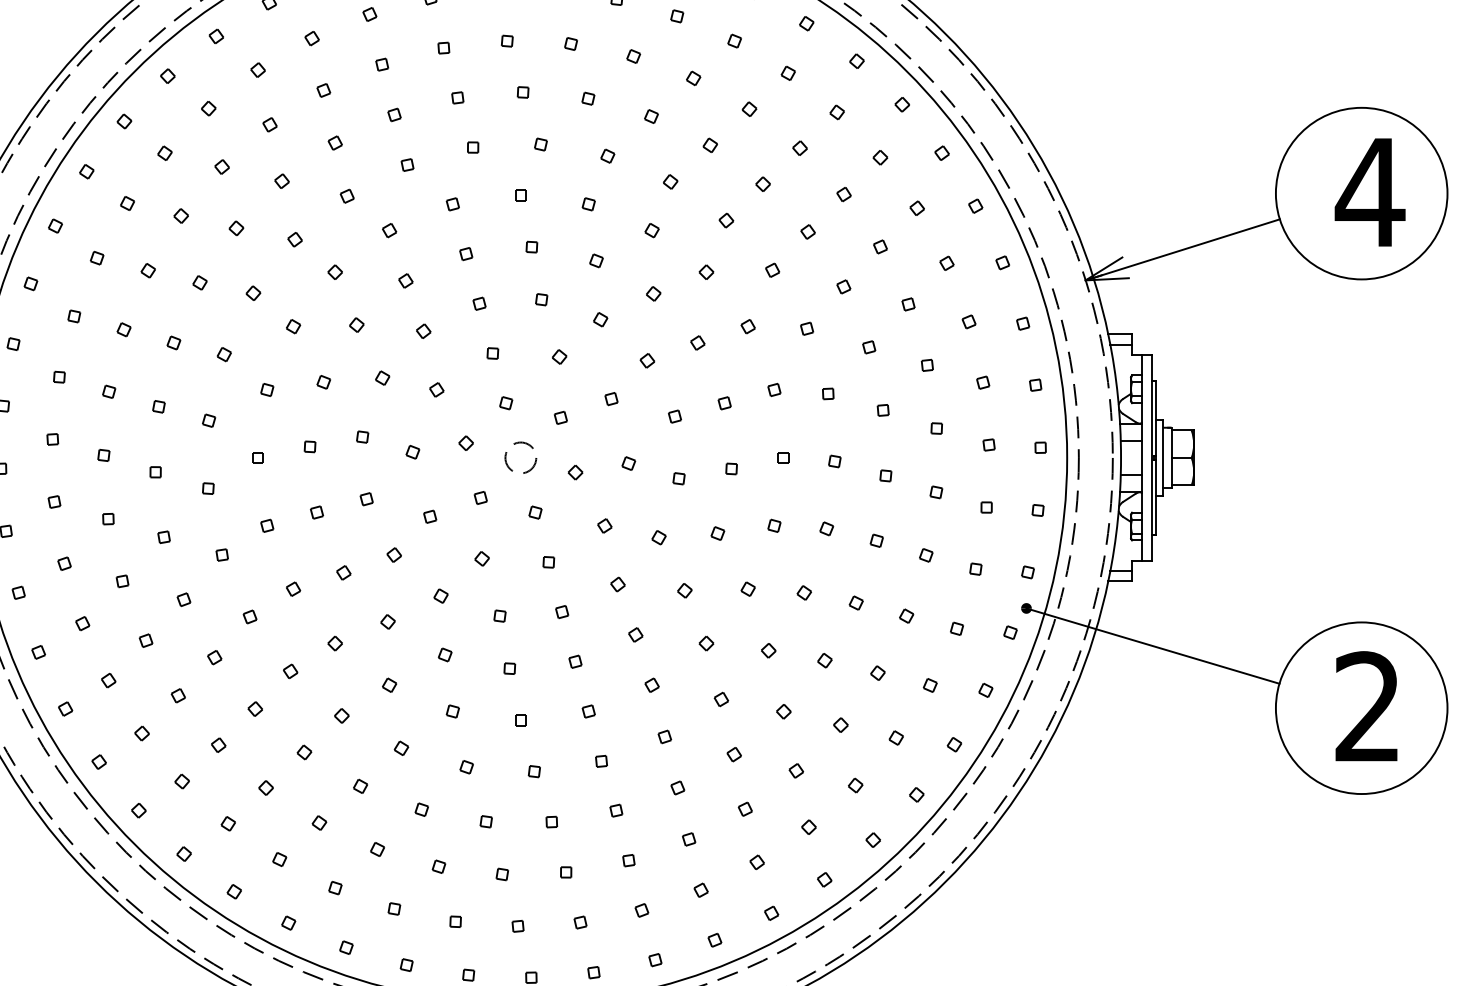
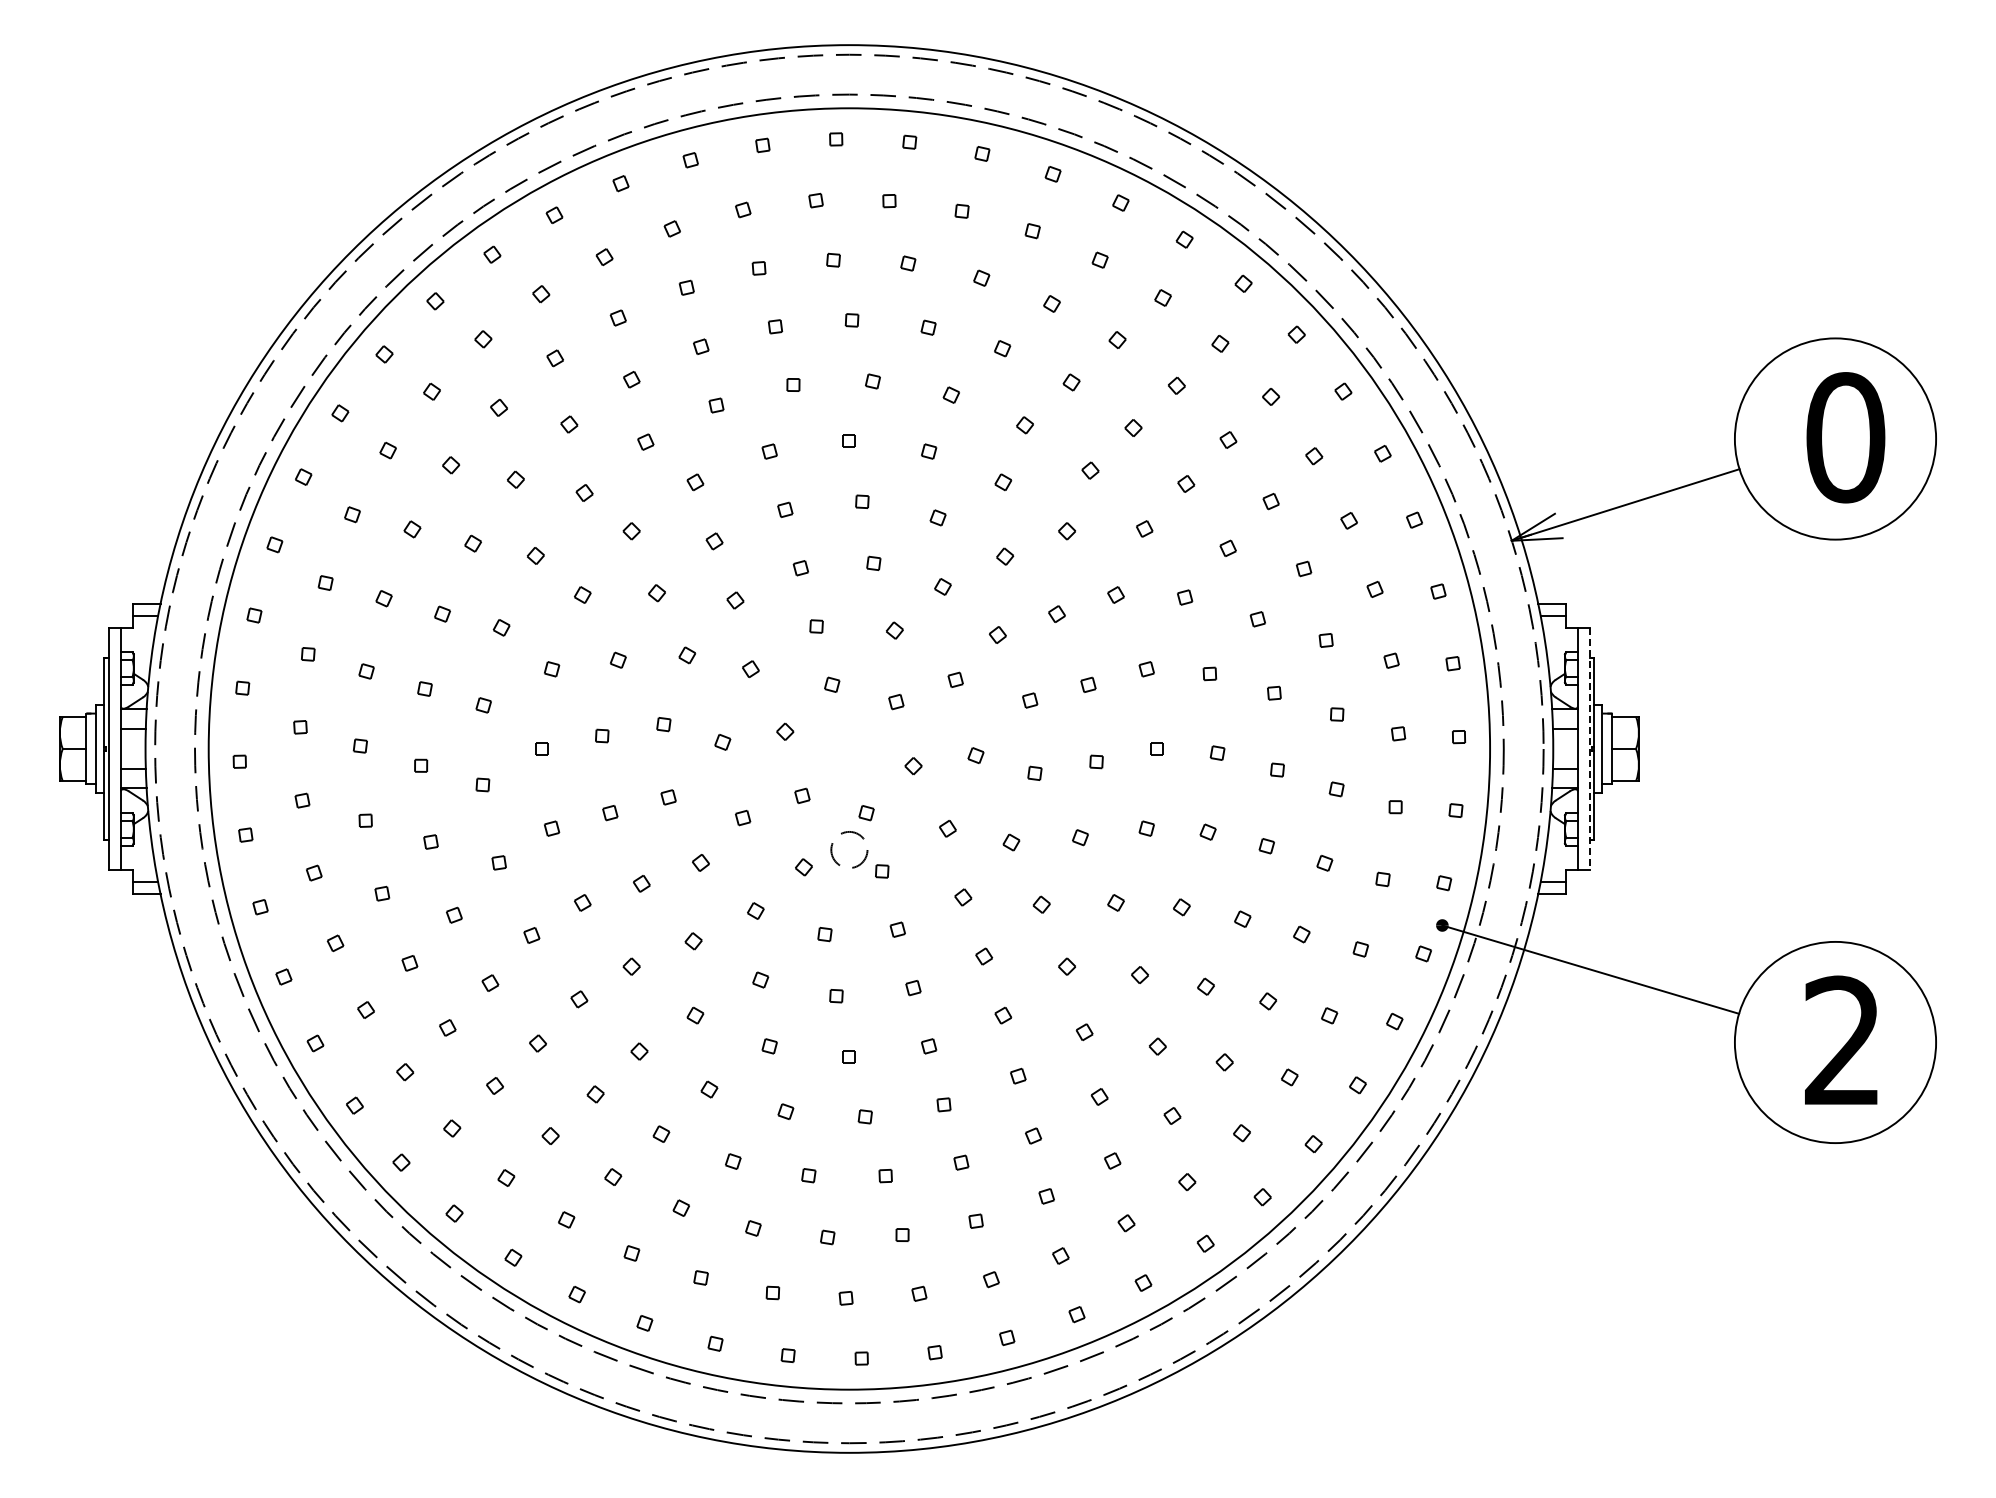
text: (1369, 192) -> (1844, 437), 4 -> 0
circle: (520, 457) -> (849, 849), moved
line: (1151, 458) -> (1589, 749), solid -> dashed

